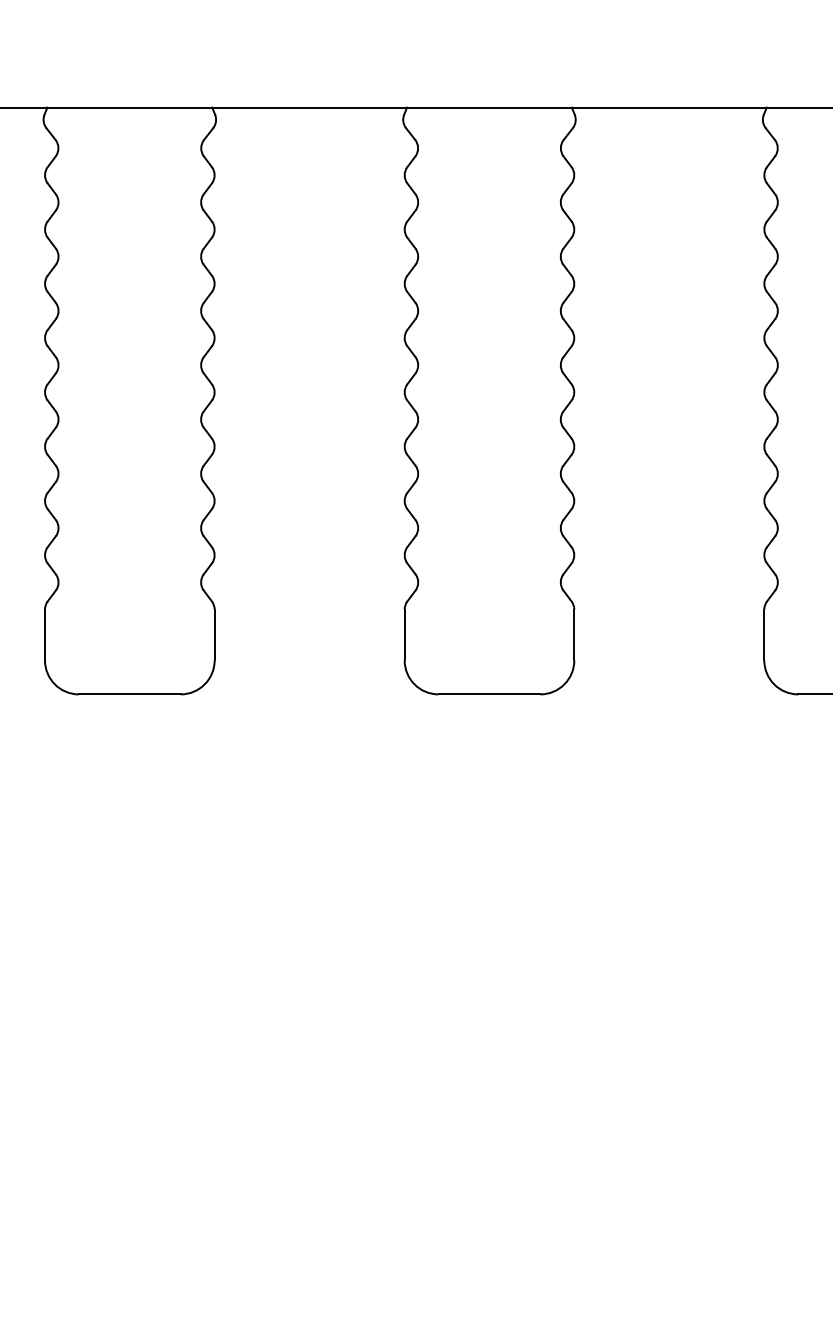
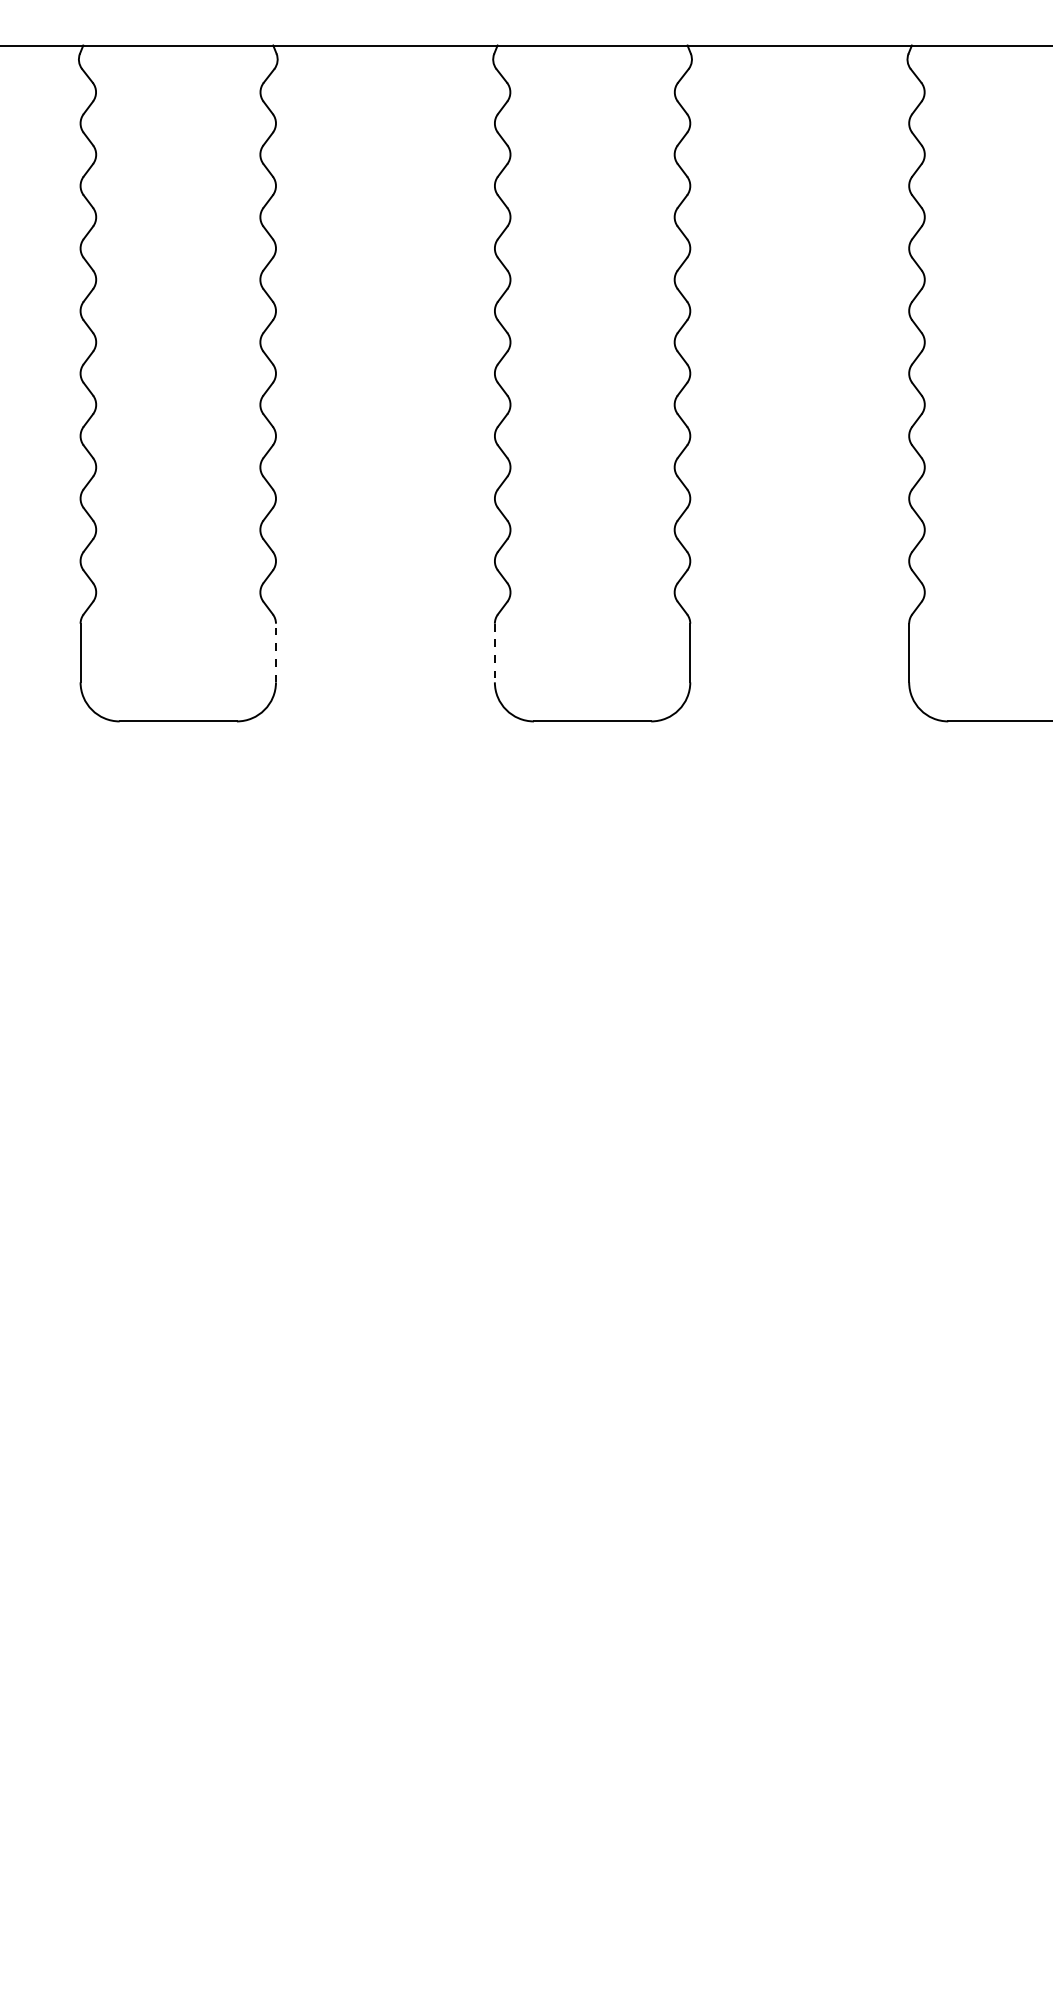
line: (215, 634) -> (276, 652), solid -> dashed
line: (404, 635) -> (494, 653), solid -> dashed

